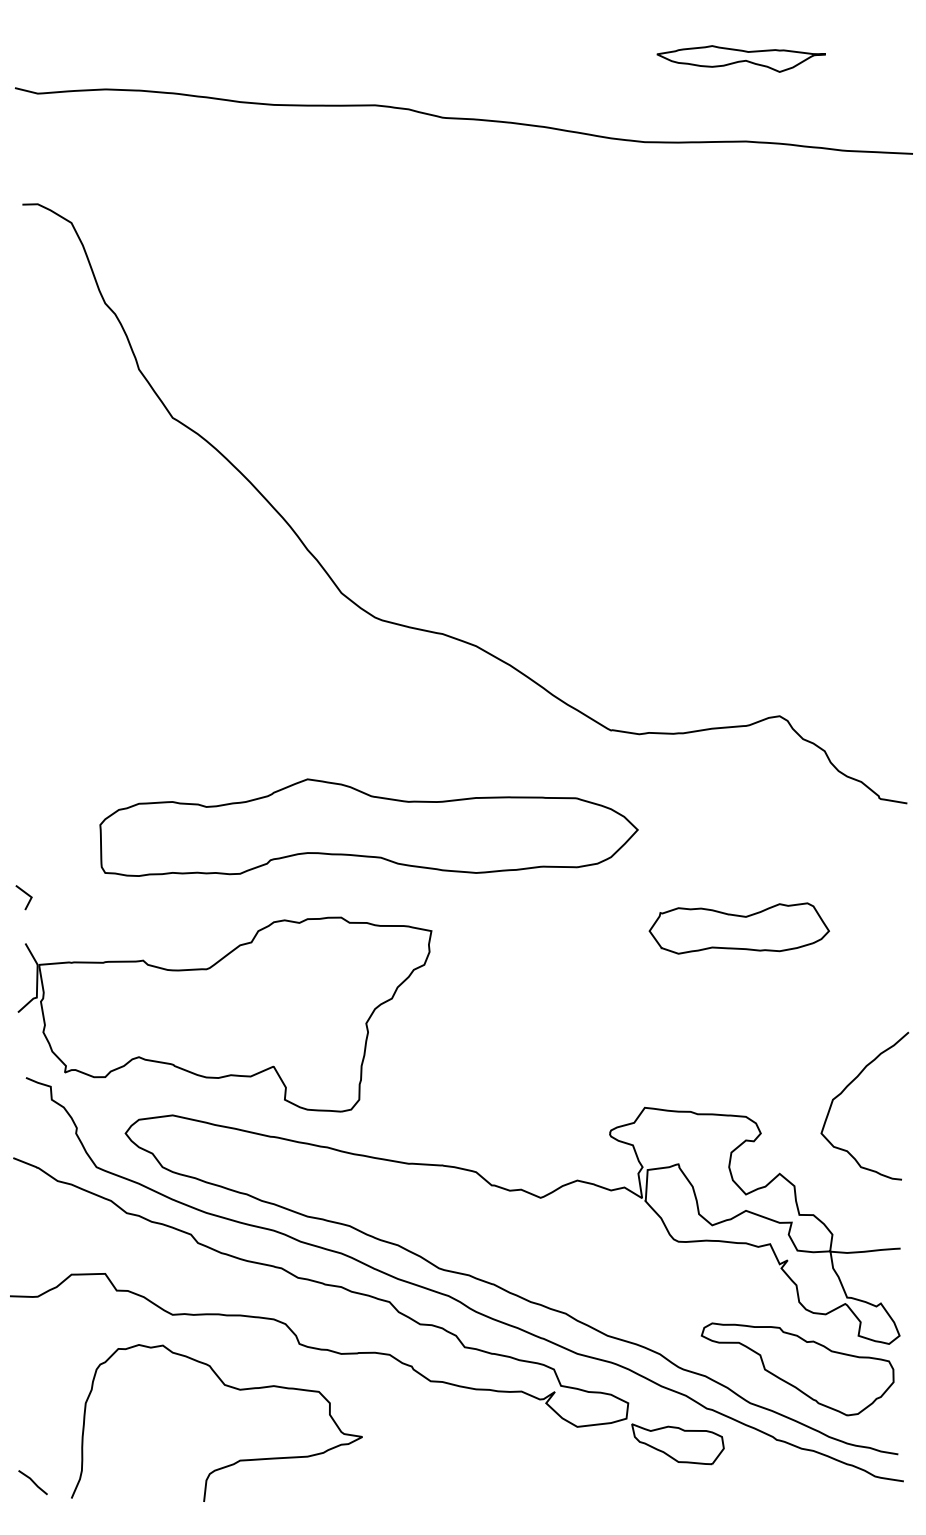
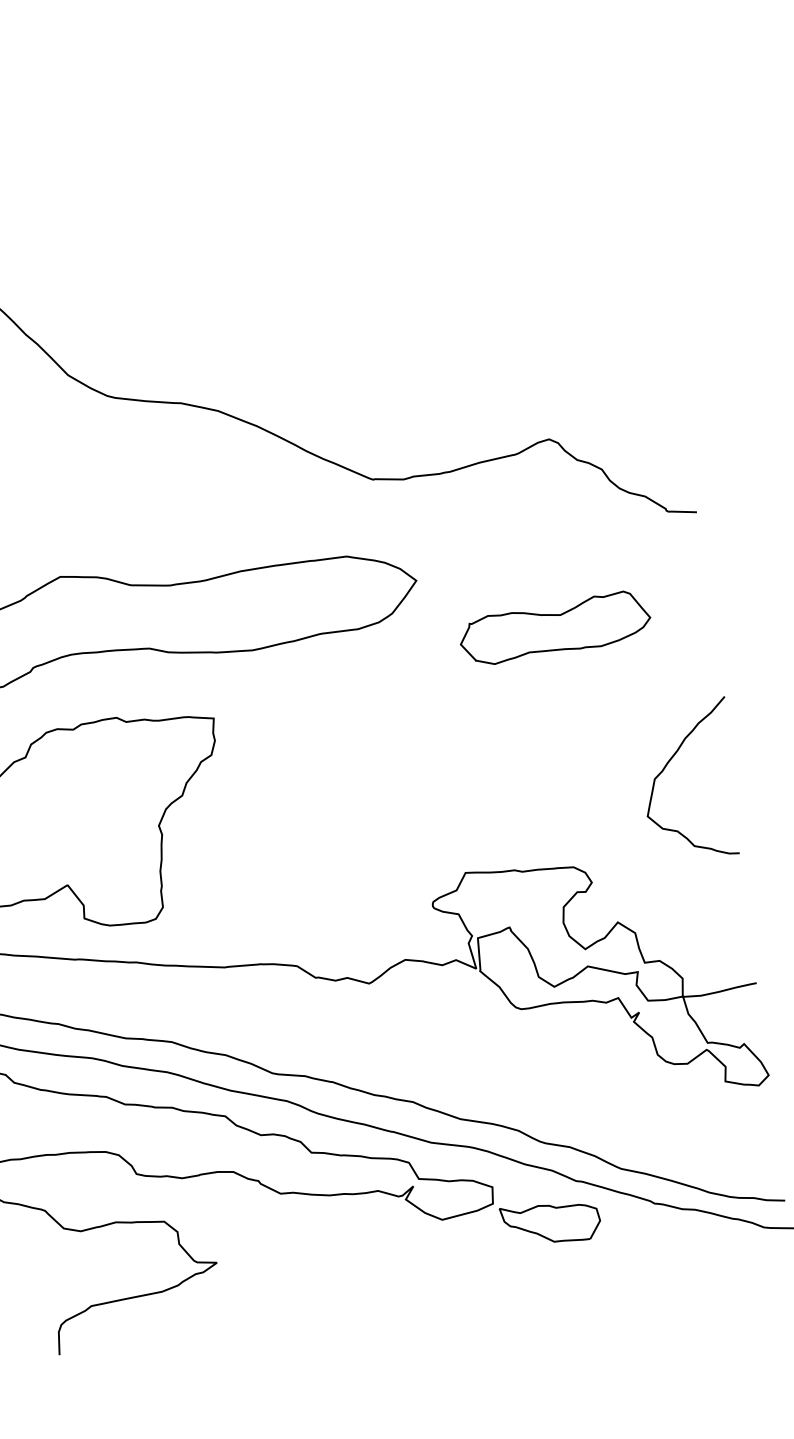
part: (738, 928) -> (554, 628), moved
curve: (843, 1092) -> (664, 769), moved
part: (797, 1369) -> (666, 1126), removed

